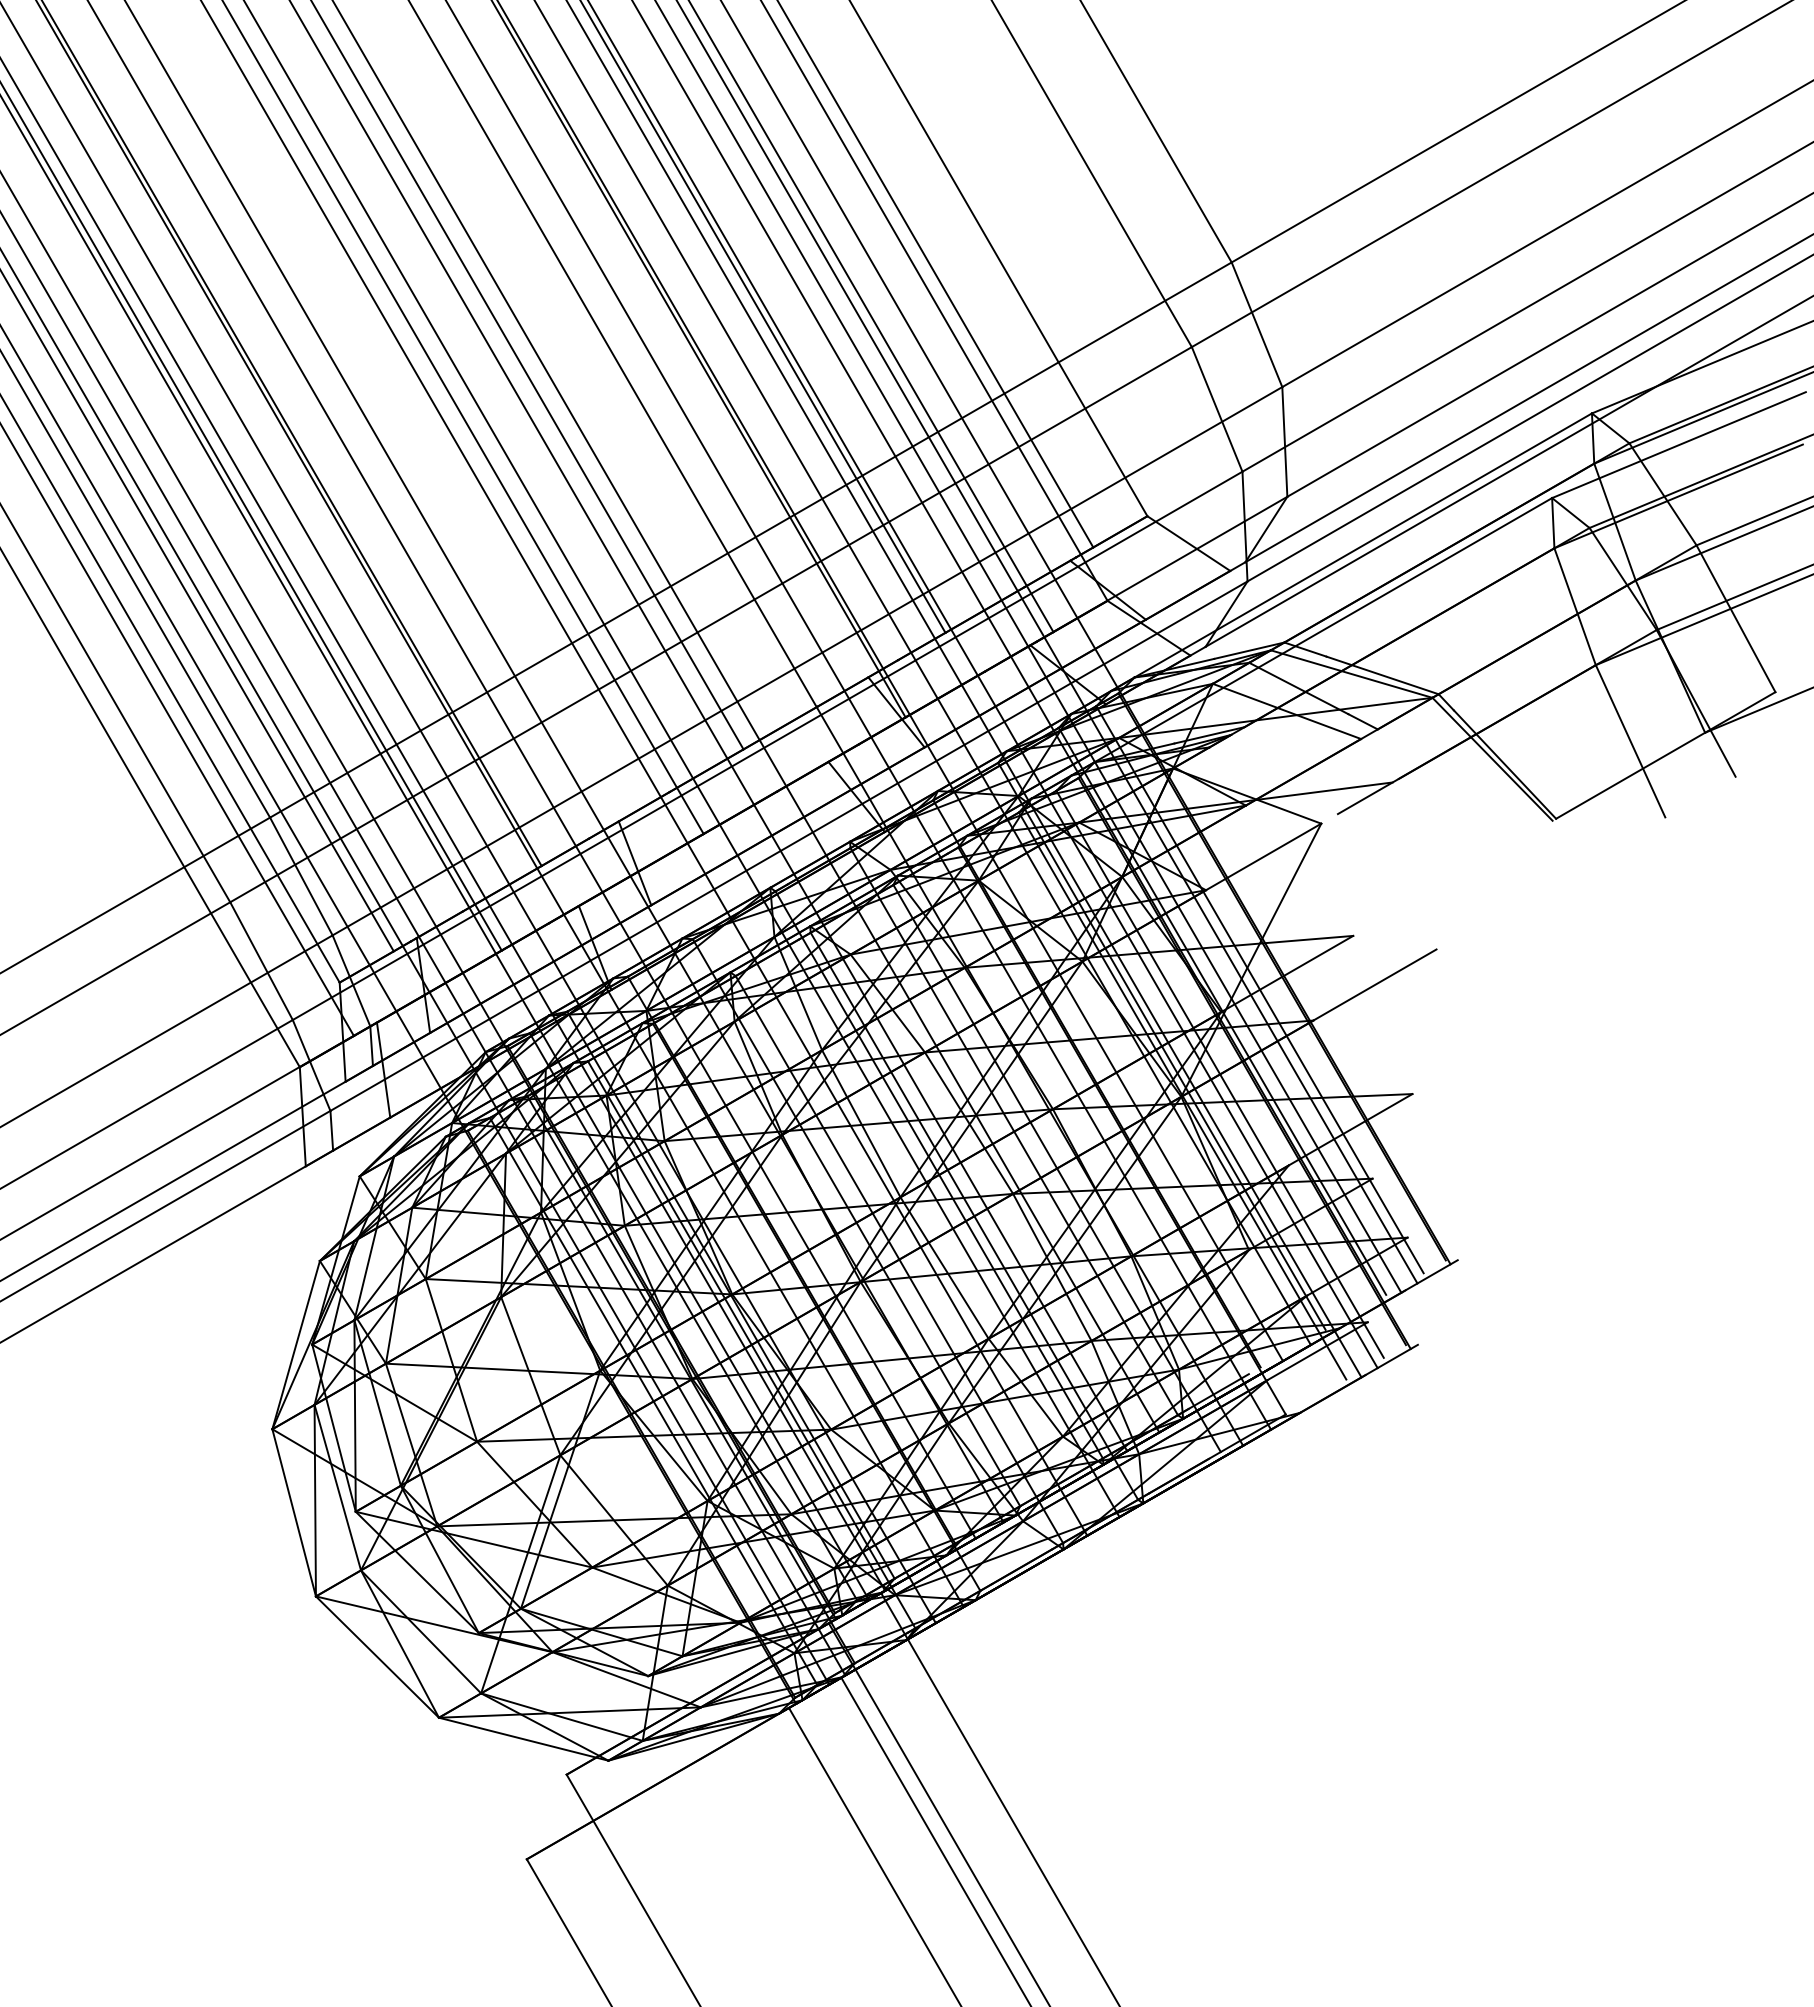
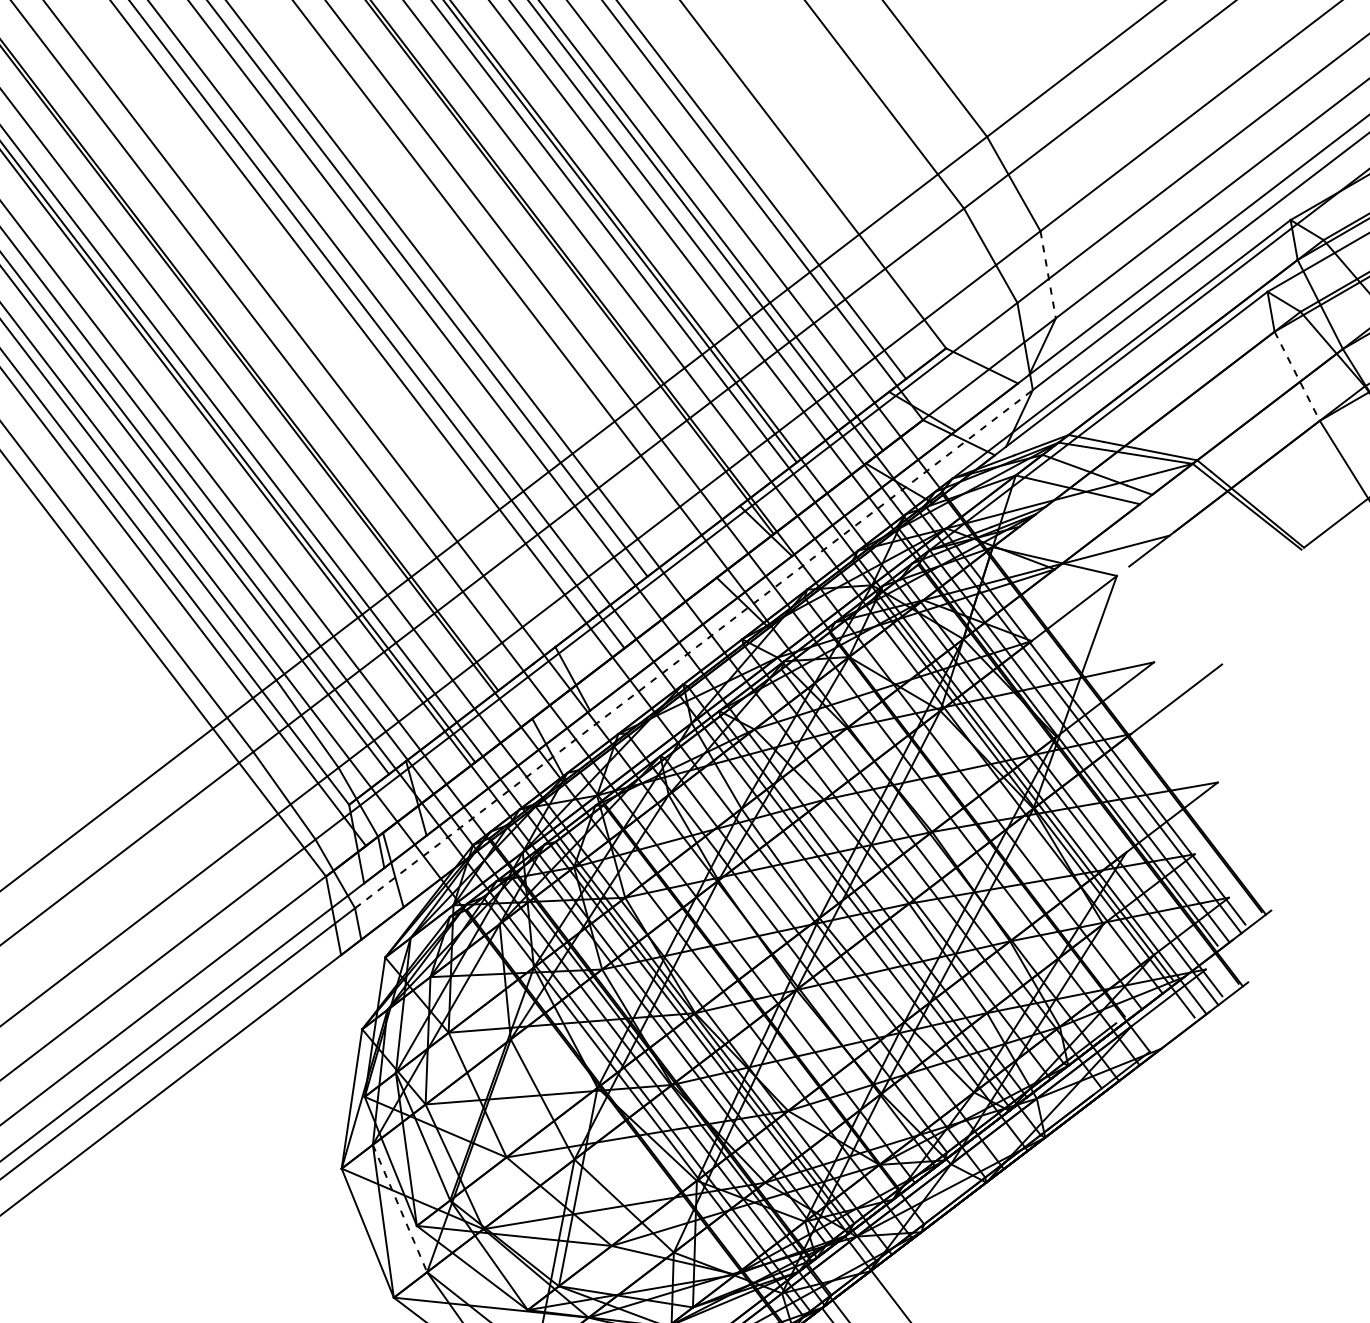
line: (1284, 441) -> (1047, 274), solid -> dashed
line: (1575, 606) -> (1297, 376), solid -> dashed
line: (789, 845) -> (694, 648), solid -> dashed
line: (337, 1487) -> (399, 1208), solid -> dashed

